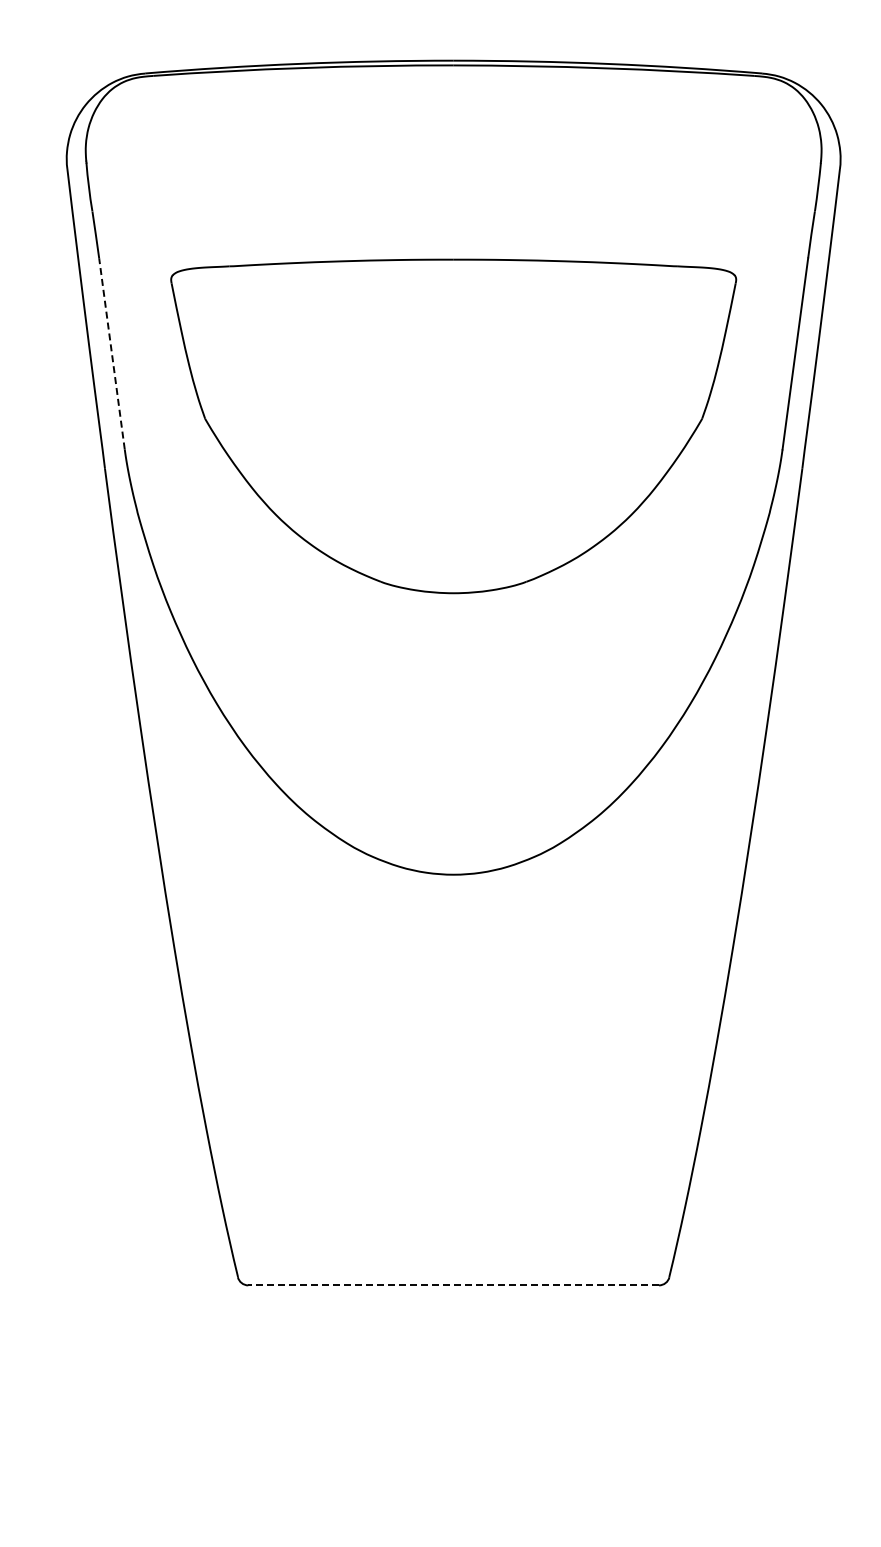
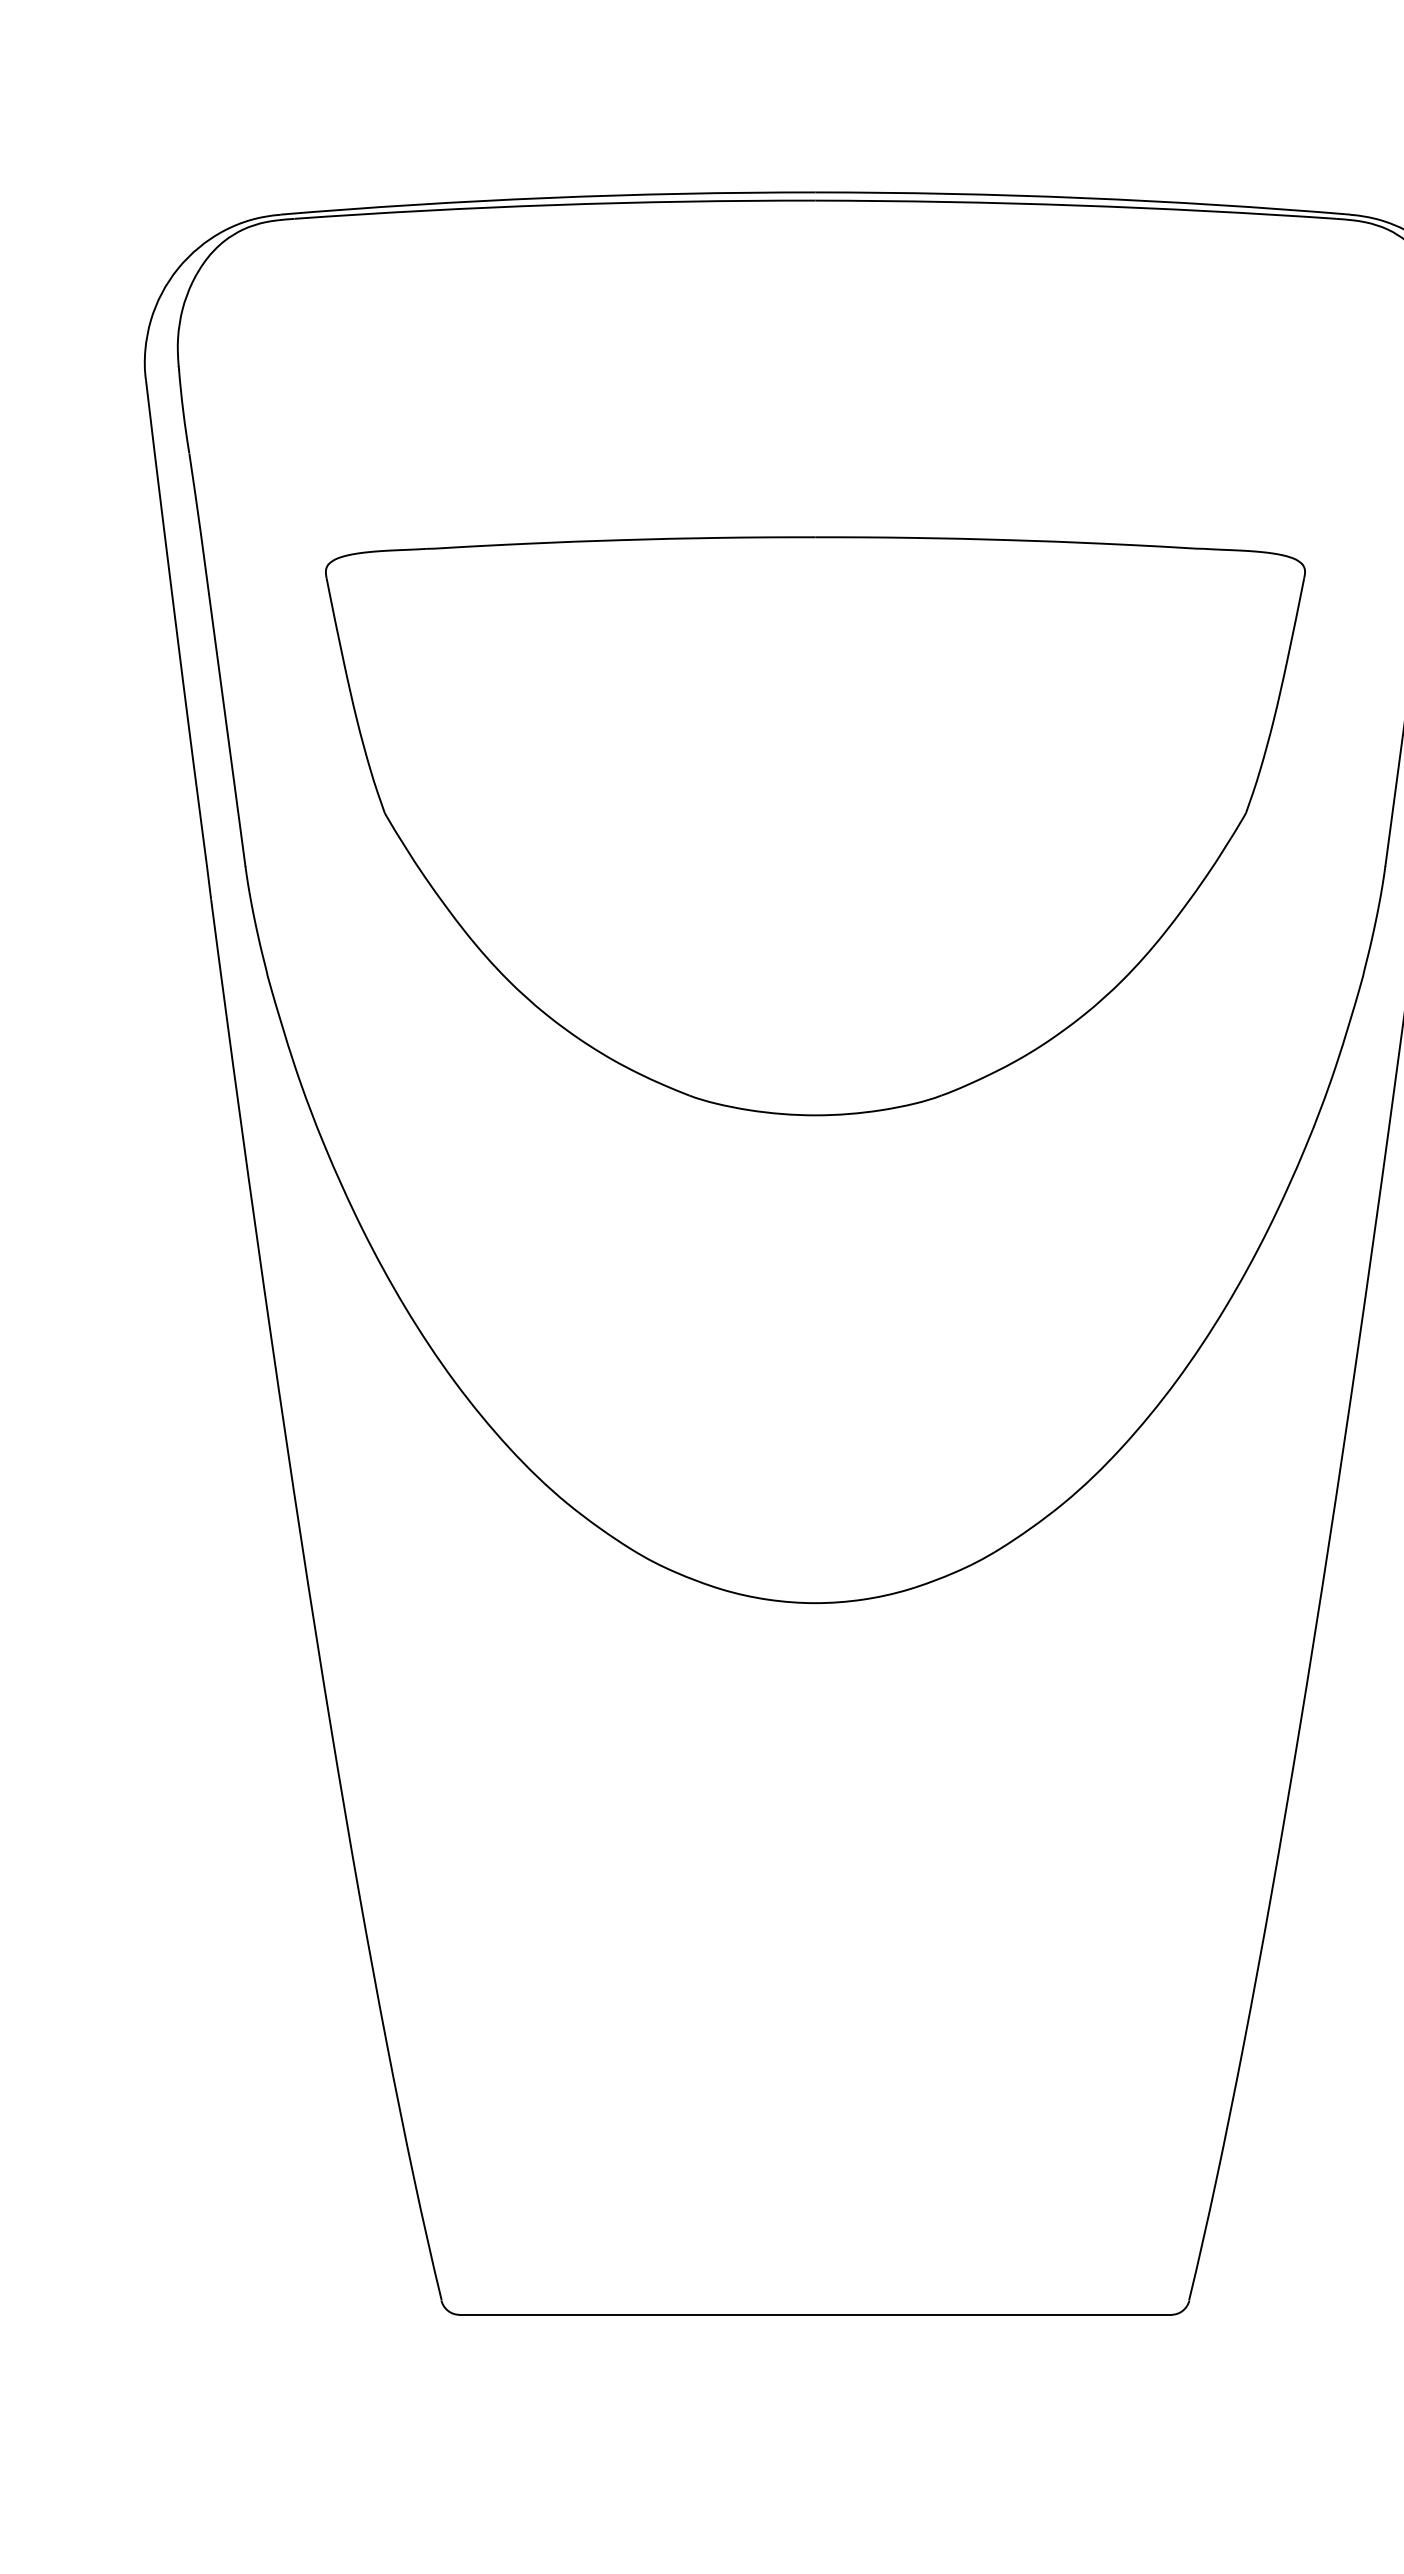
line: (111, 353) -> (222, 699), dashed -> solid
line: (453, 1285) -> (815, 2315), dashed -> solid

